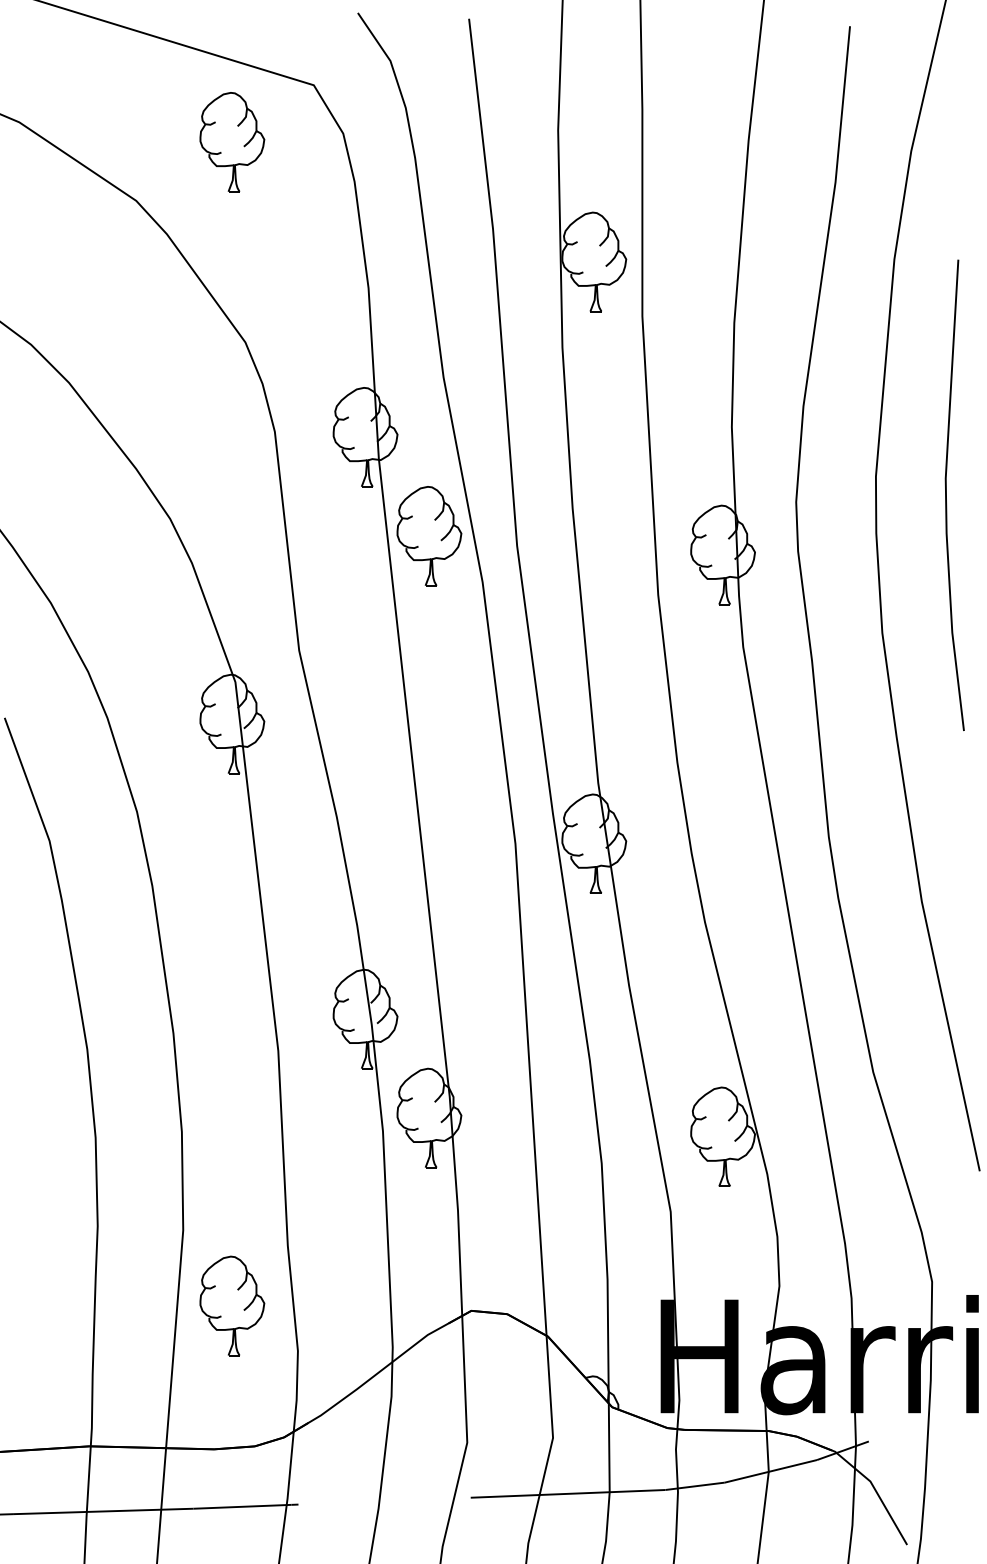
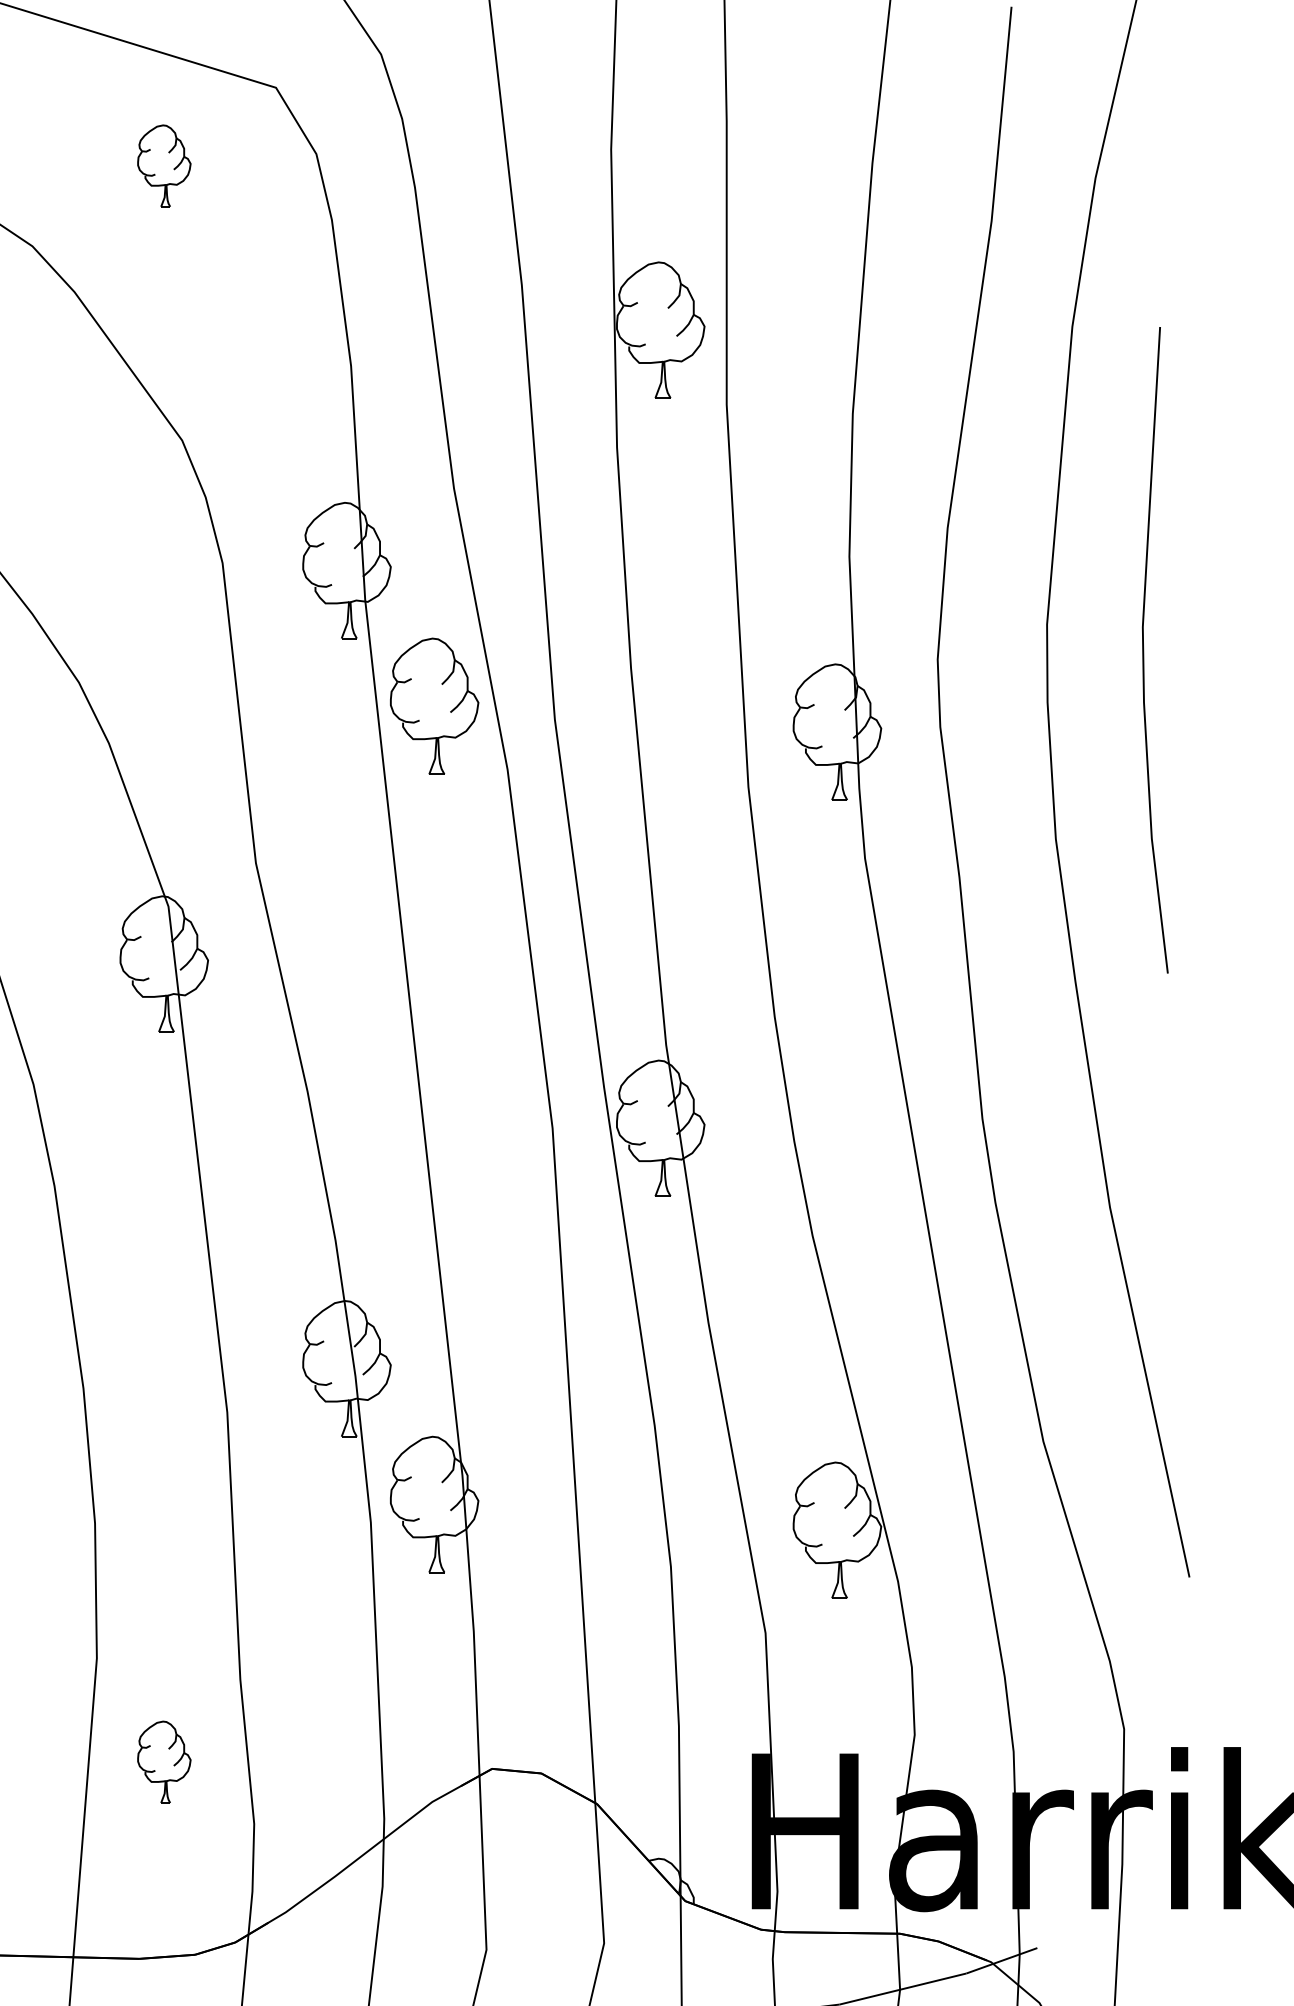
part: (232, 142) -> (164, 166), size x0.6
part: (232, 1305) -> (164, 1761), size x0.6

